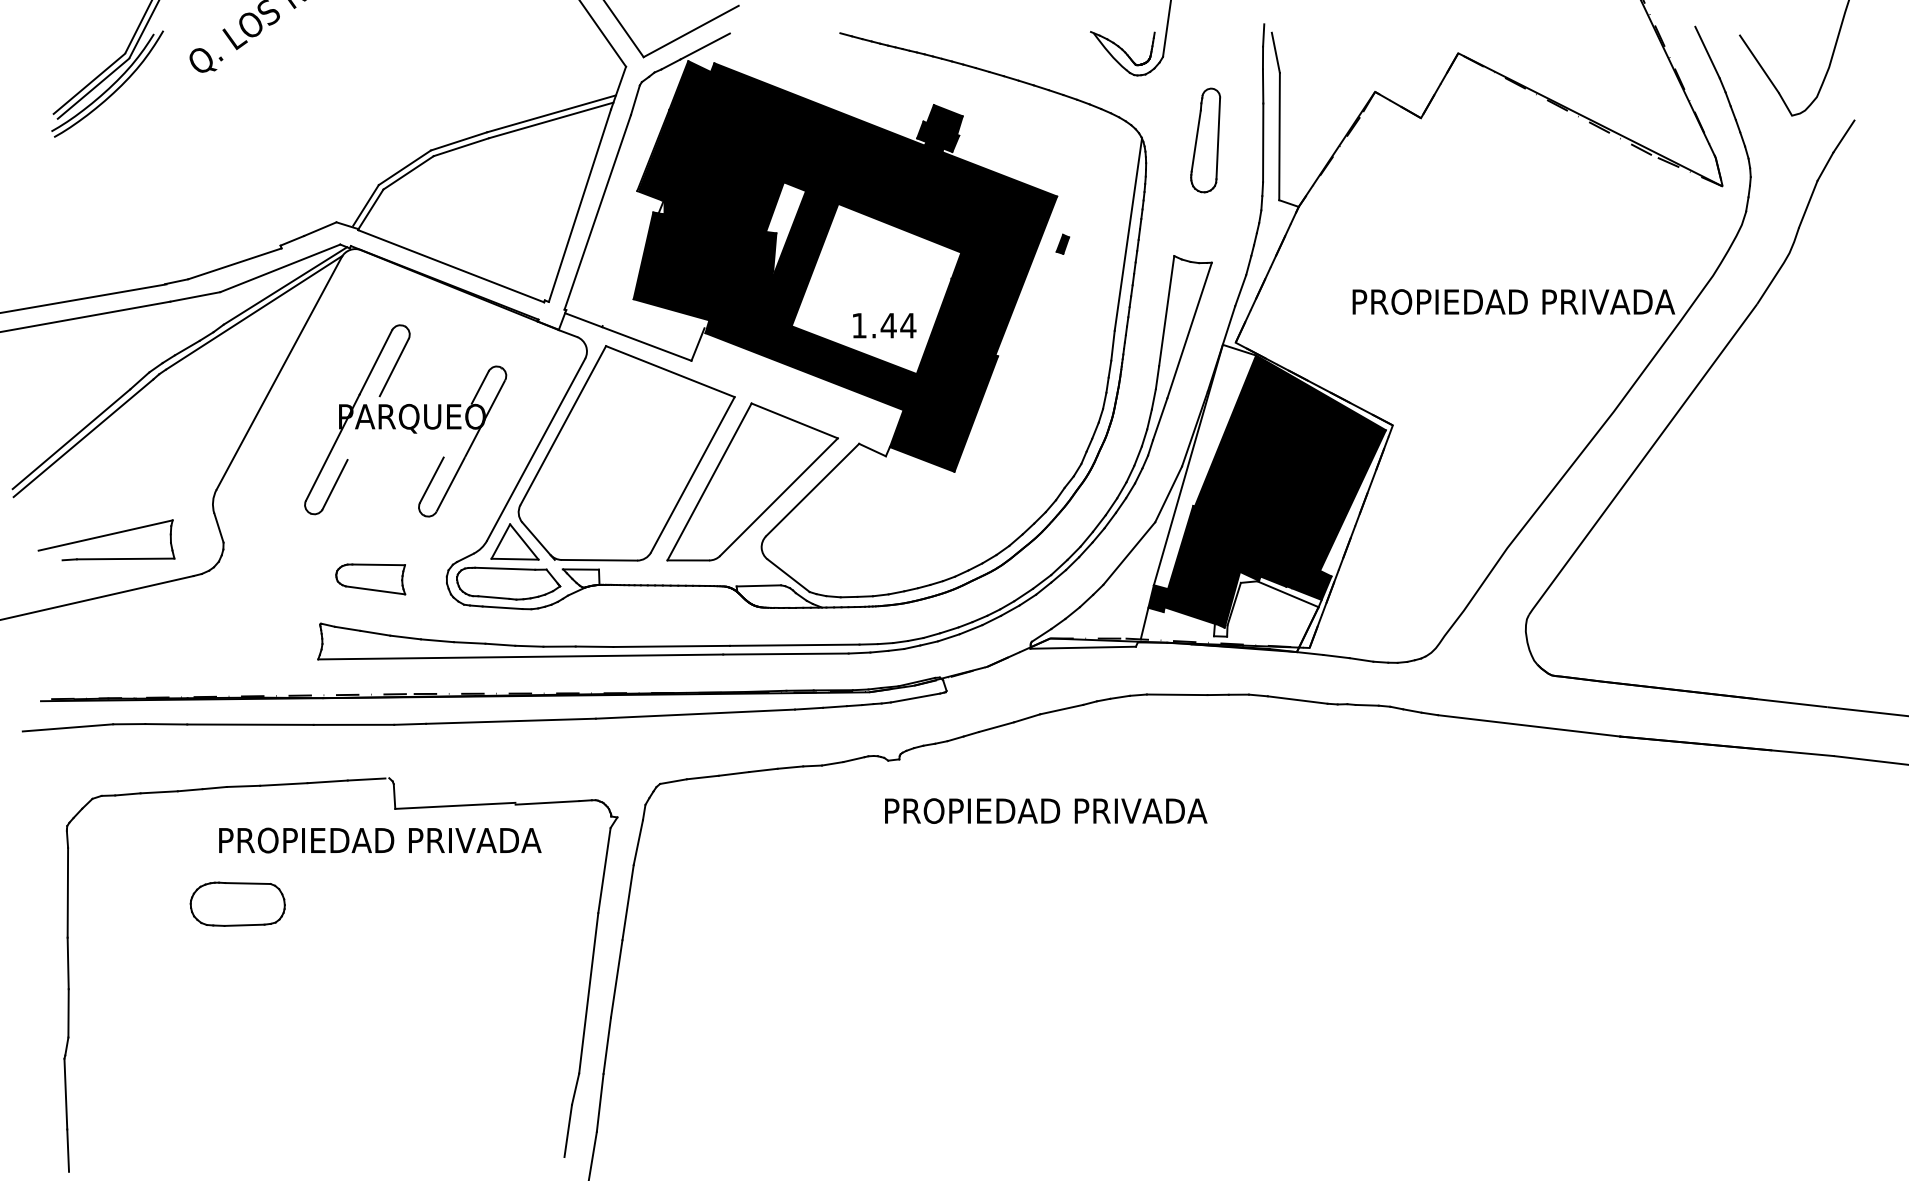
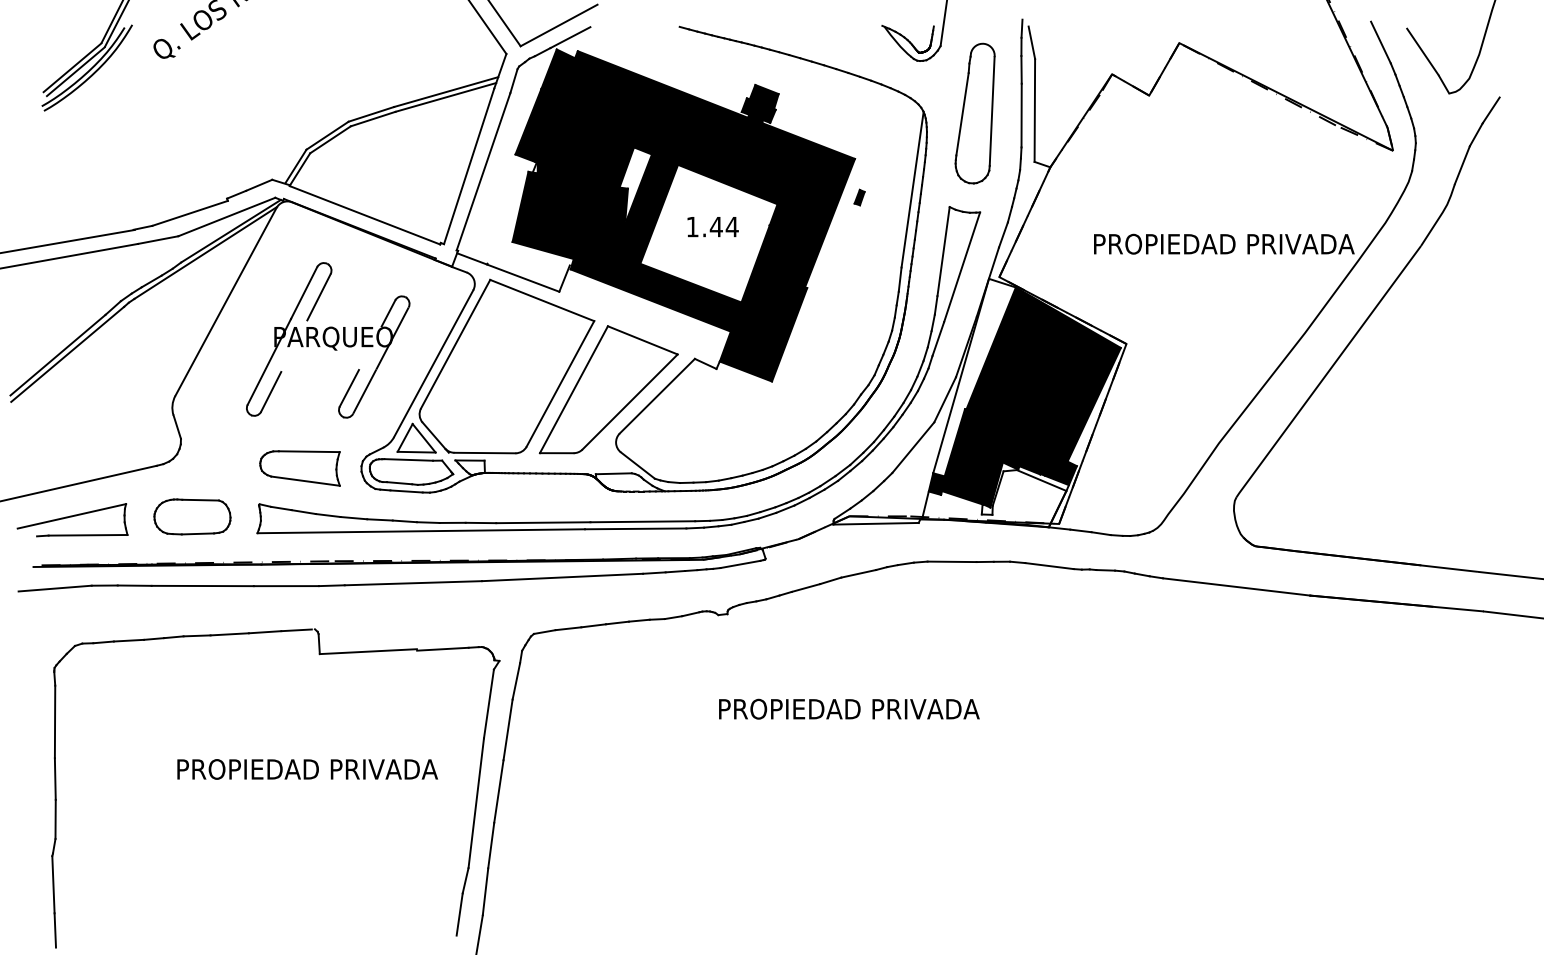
part: (1205, 140) -> (974, 113), size x1.67
text: (884, 325) -> (712, 226), moved
part: (106, 540) -> (72, 520), moved
part: (370, 579) -> (299, 468), size x1.43
text: (1046, 810) -> (849, 708), moved
text: (380, 840) -> (307, 769), moved
part: (237, 903) -> (192, 516), moved

